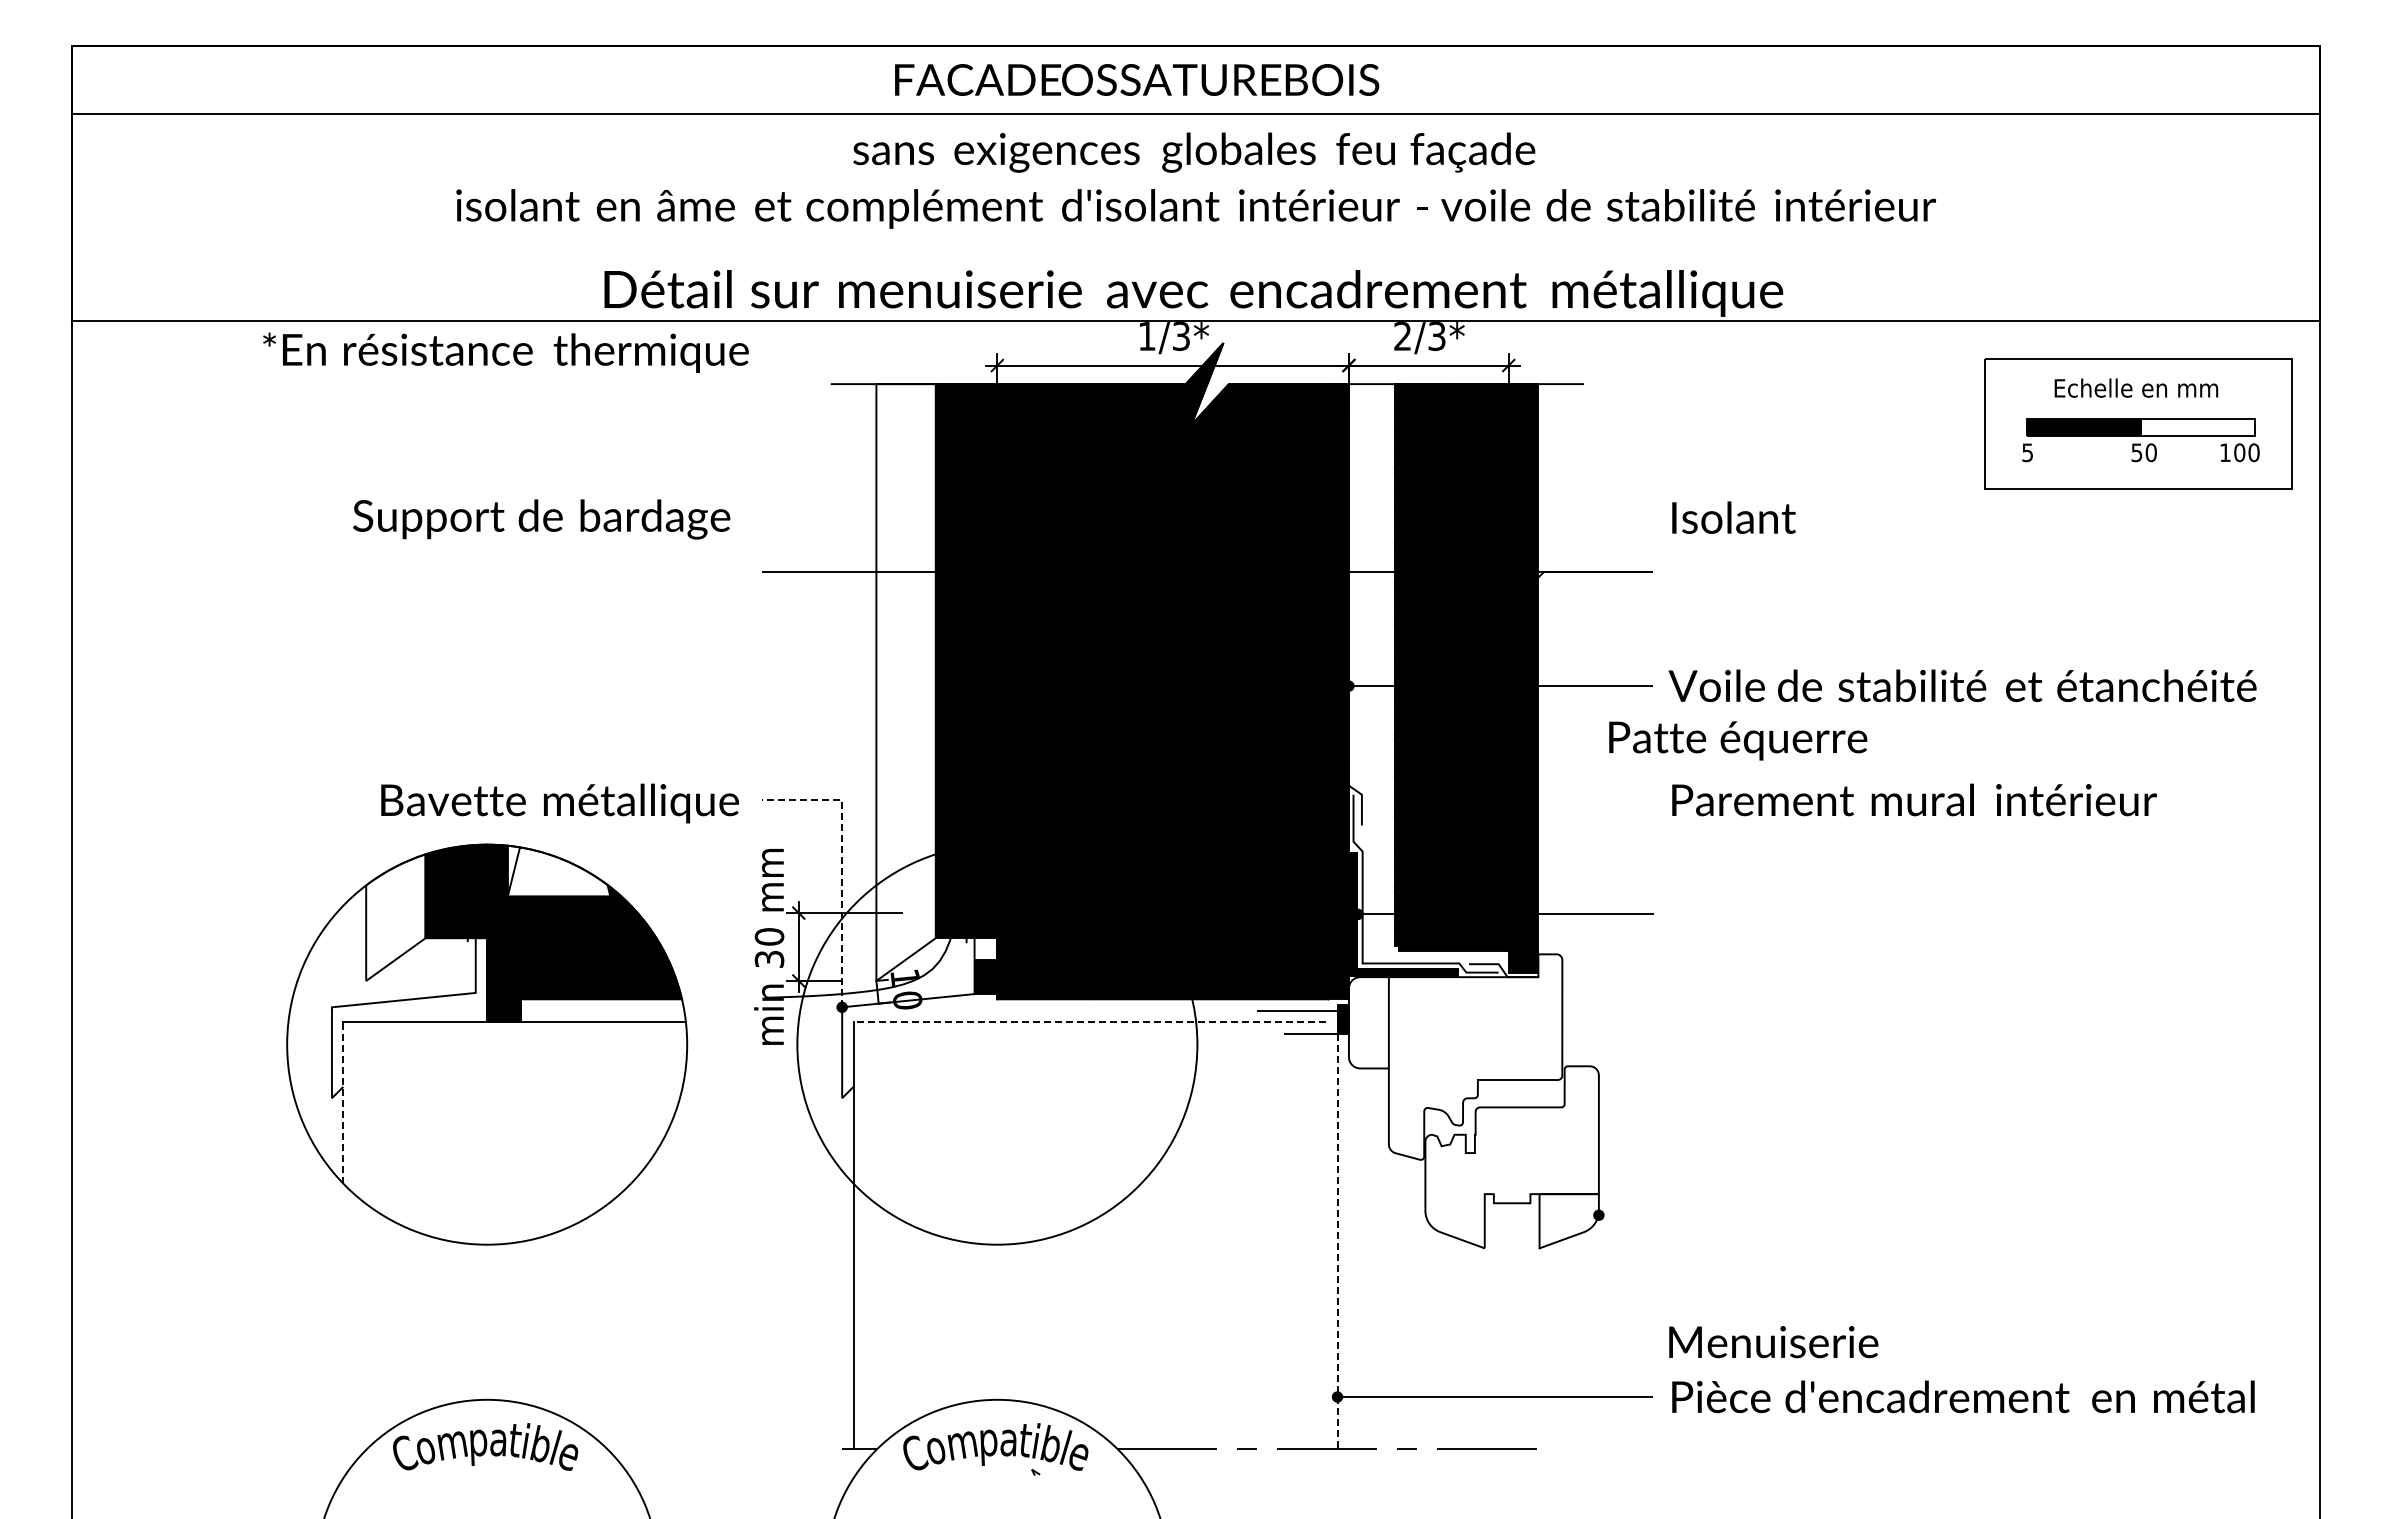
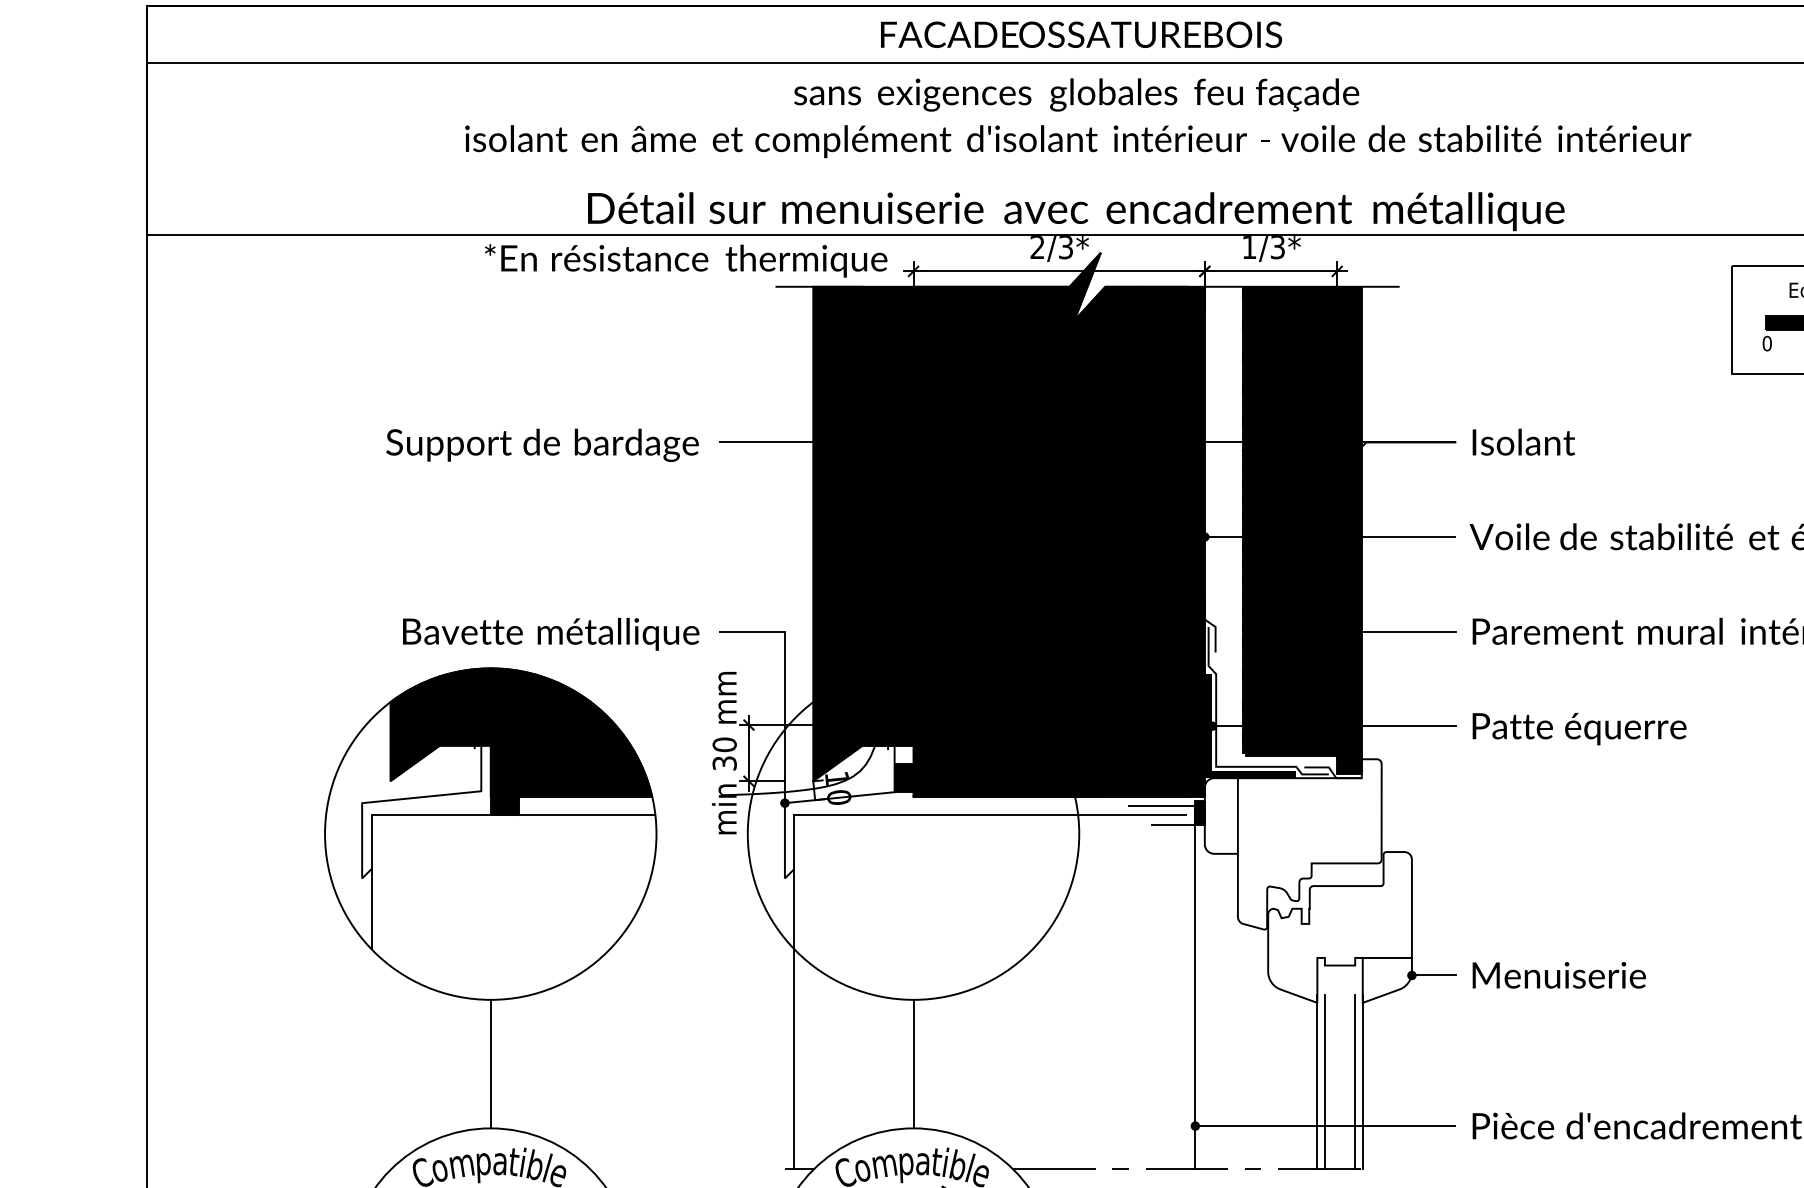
text: (1137, 79) -> (1081, 34), moved
text: (1146, 336) -> (1037, 247), 1/3* -> 2/3*
text: (1402, 336) -> (1249, 247), 2/3* -> 1/3*
text: (505, 352) -> (685, 260), moved
text: (2027, 452) -> (1767, 343), 5 -> 0
text: (1733, 517) -> (1523, 442), moved
text: (541, 519) -> (542, 445), moved
fill: (905, 682) -> (837, 534), added
text: (1738, 740) -> (1579, 728), moved
line: (1587, 800) -> (1402, 631), added
line: (842, 862) -> (785, 683), dashed -> solid
fill: (558, 870) -> (549, 689), added
fill: (395, 917) -> (414, 728), added
line: (1089, 1022) -> (989, 815), dashed -> solid
line: (343, 1102) -> (371, 882), dashed -> solid
line: (1625, 1215) -> (1433, 975), added
line: (1337, 1242) -> (1195, 998), dashed -> solid
line: (487, 1321) -> (491, 1063), added
line: (997, 1321) -> (913, 1063), added
text: (1773, 1342) -> (1559, 975), moved
line: (1484, 1344) -> (1317, 1082), added
line: (1493, 1344) -> (1324, 1082), added
line: (1530, 1344) -> (1355, 1082), added
line: (1539, 1344) -> (1362, 1082), added

